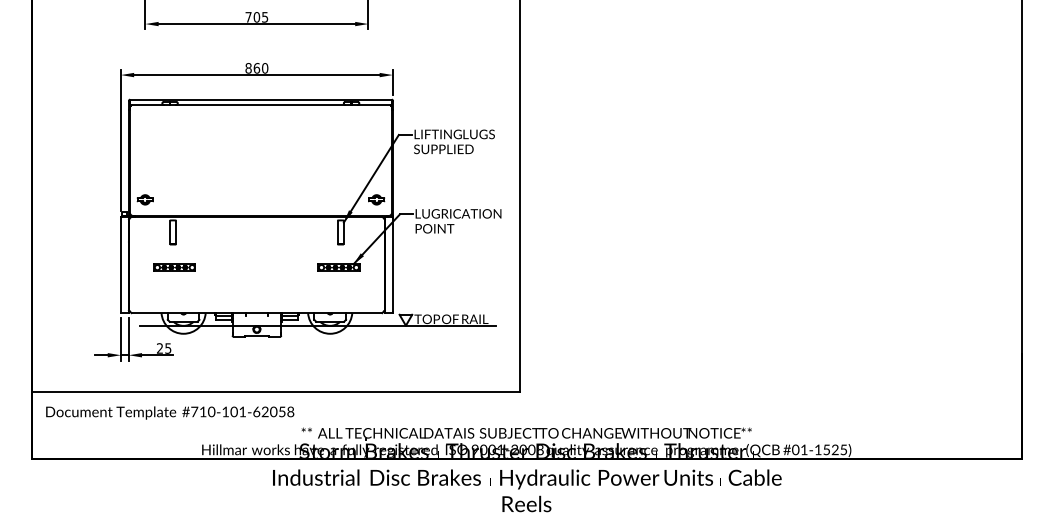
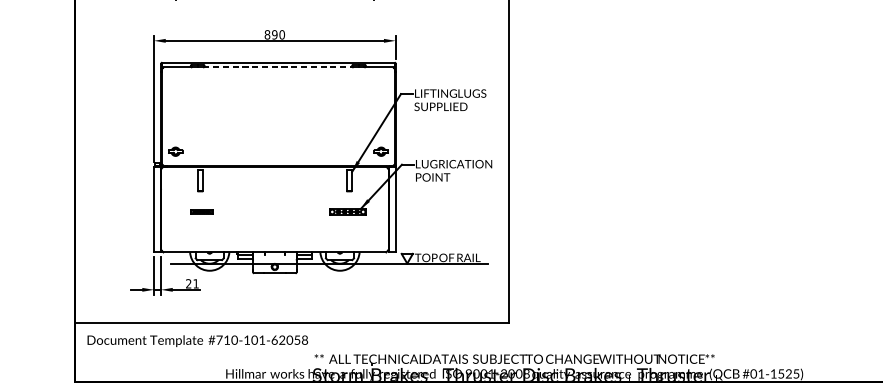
text: (256, 68) -> (274, 34), 860 -> 890
line: (260, 105) -> (278, 67), solid -> dashed
part: (174, 267) -> (201, 211), size x0.6
text: (168, 348) -> (196, 283), 25 -> 21

